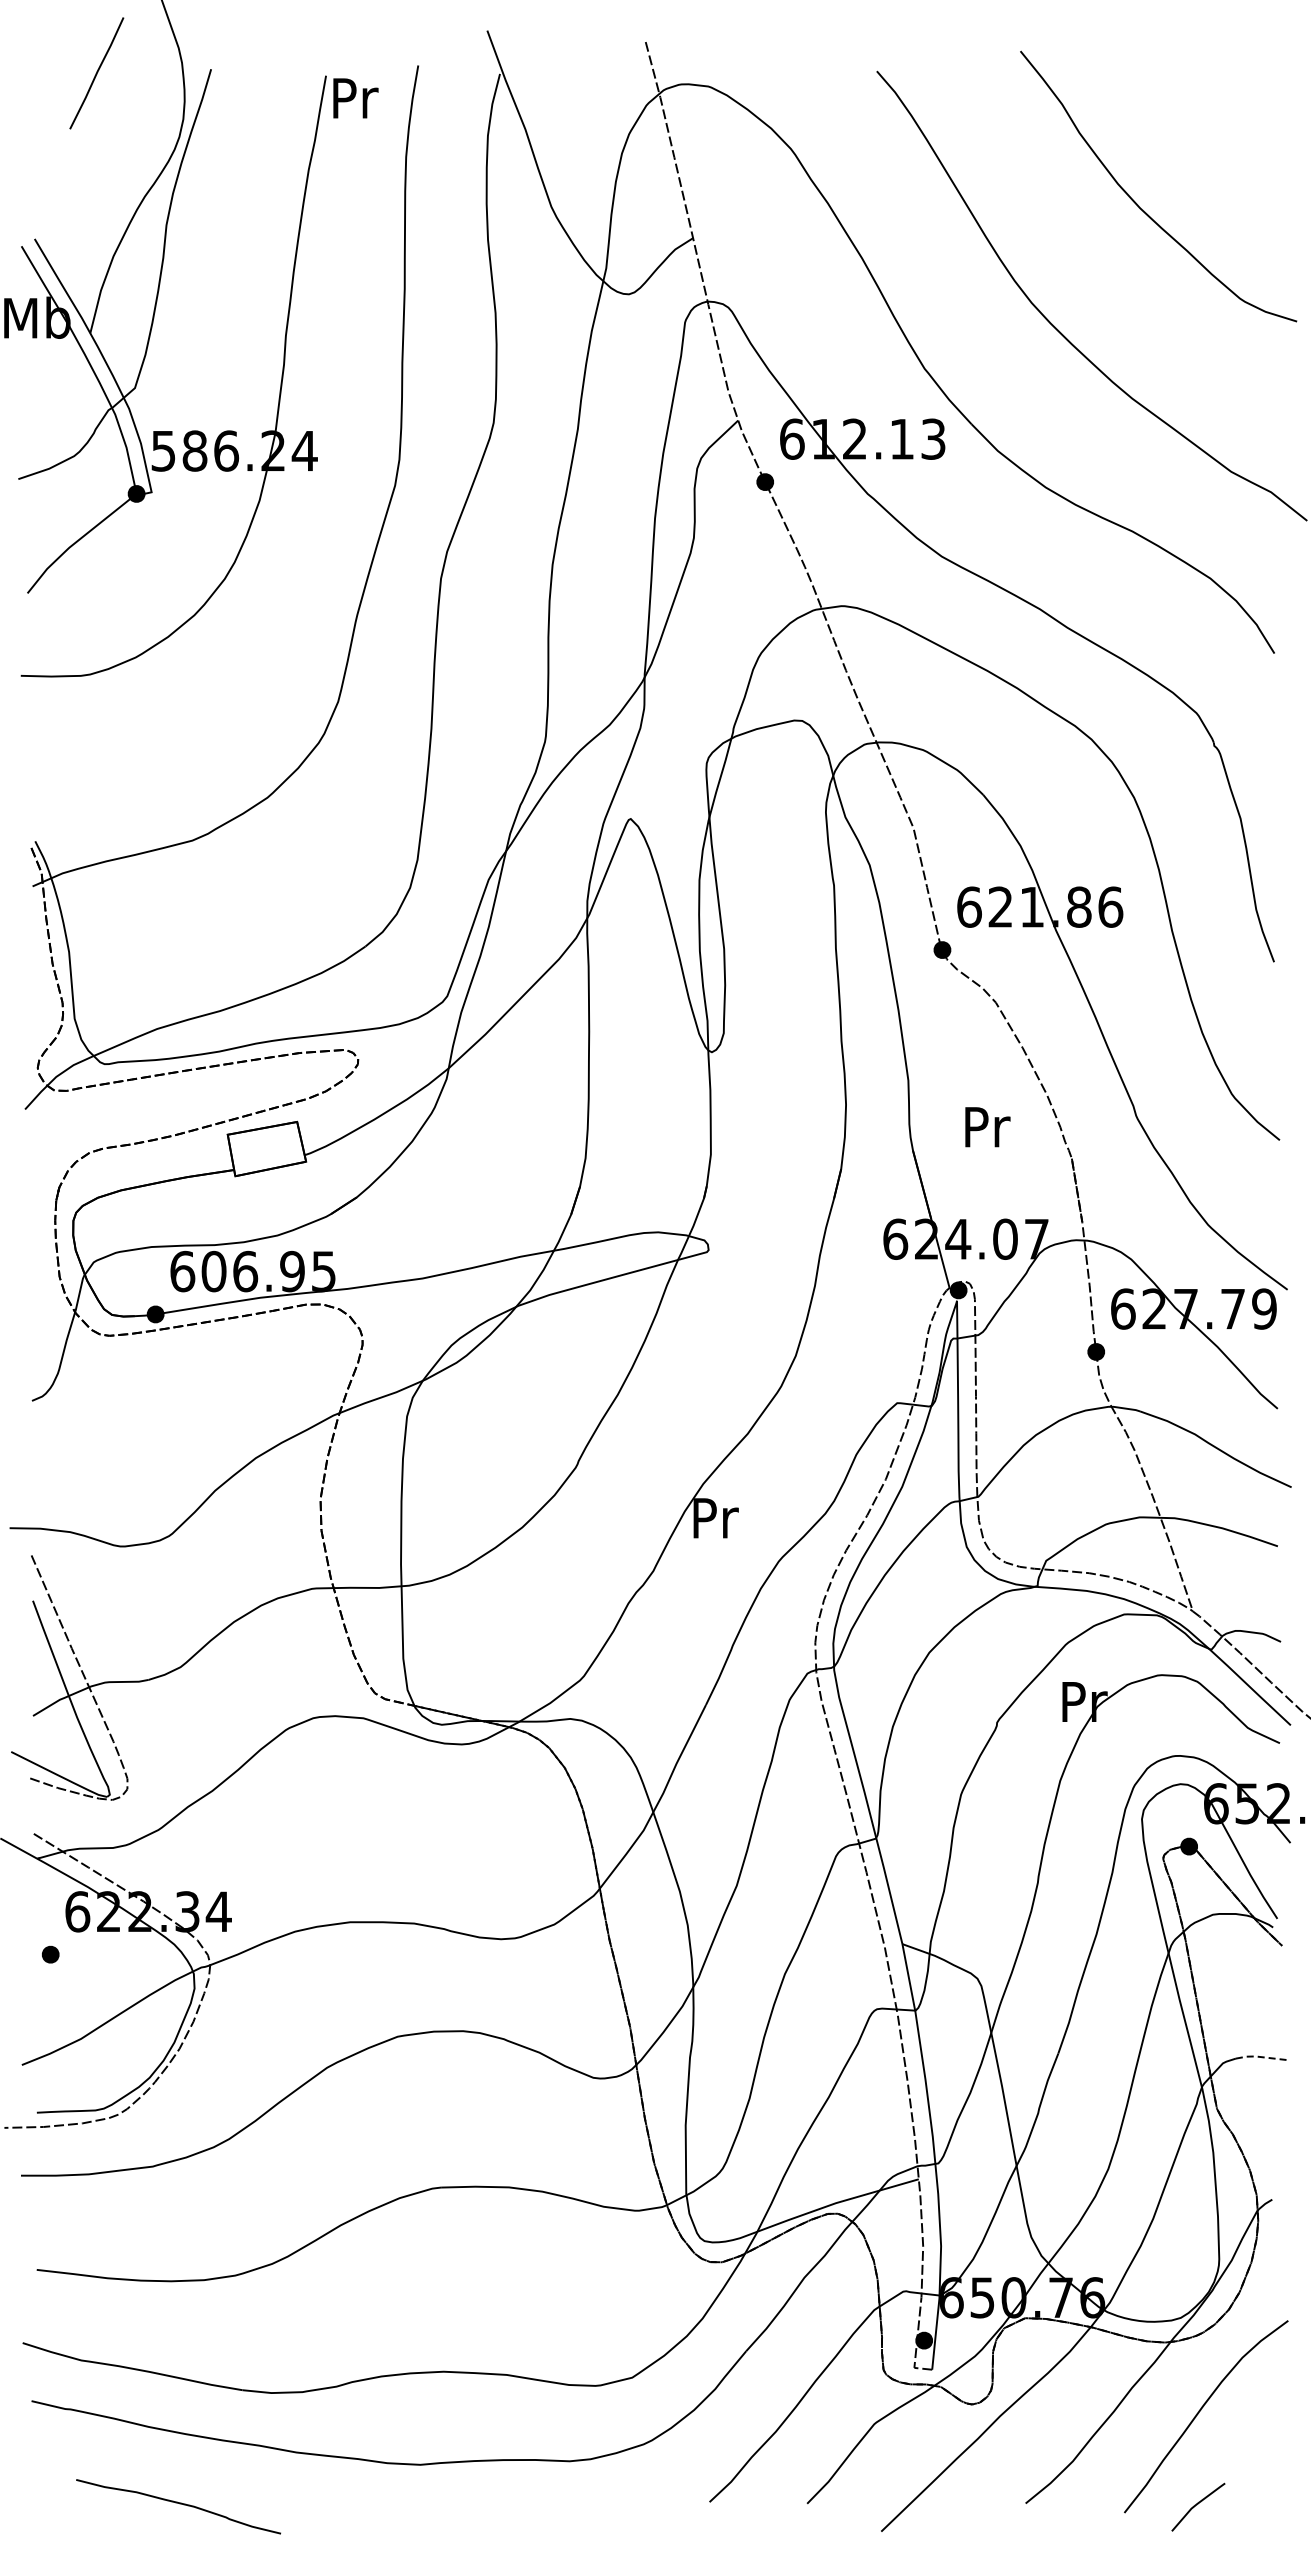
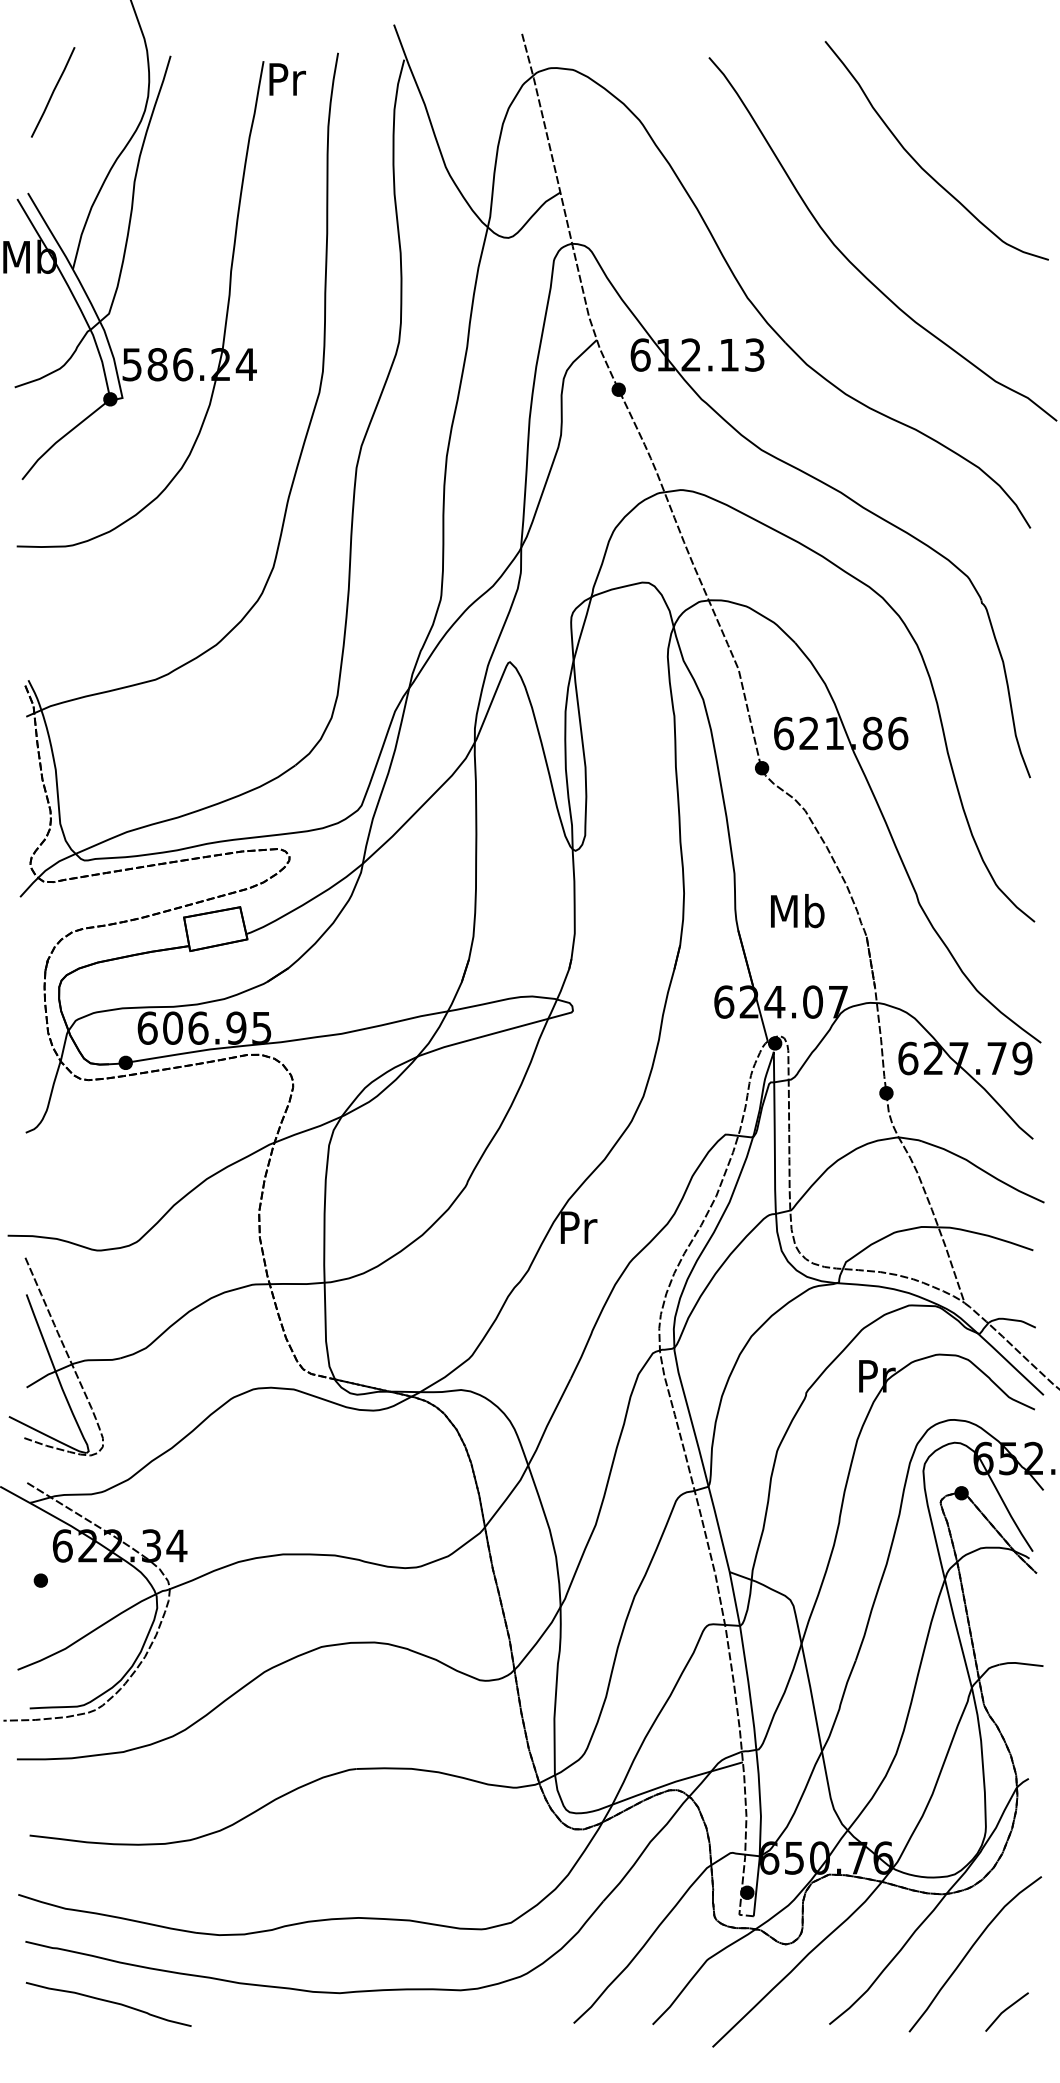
line: (96, 73) -> (52, 92), moved
text: (986, 1126) -> (797, 910), Pr -> Mb
line: (1262, 2057) -> (1020, 1663), dashed -> solid
curve: (179, 2504) -> (109, 2002), moved
line: (1197, 2505) -> (1006, 2010), moved

